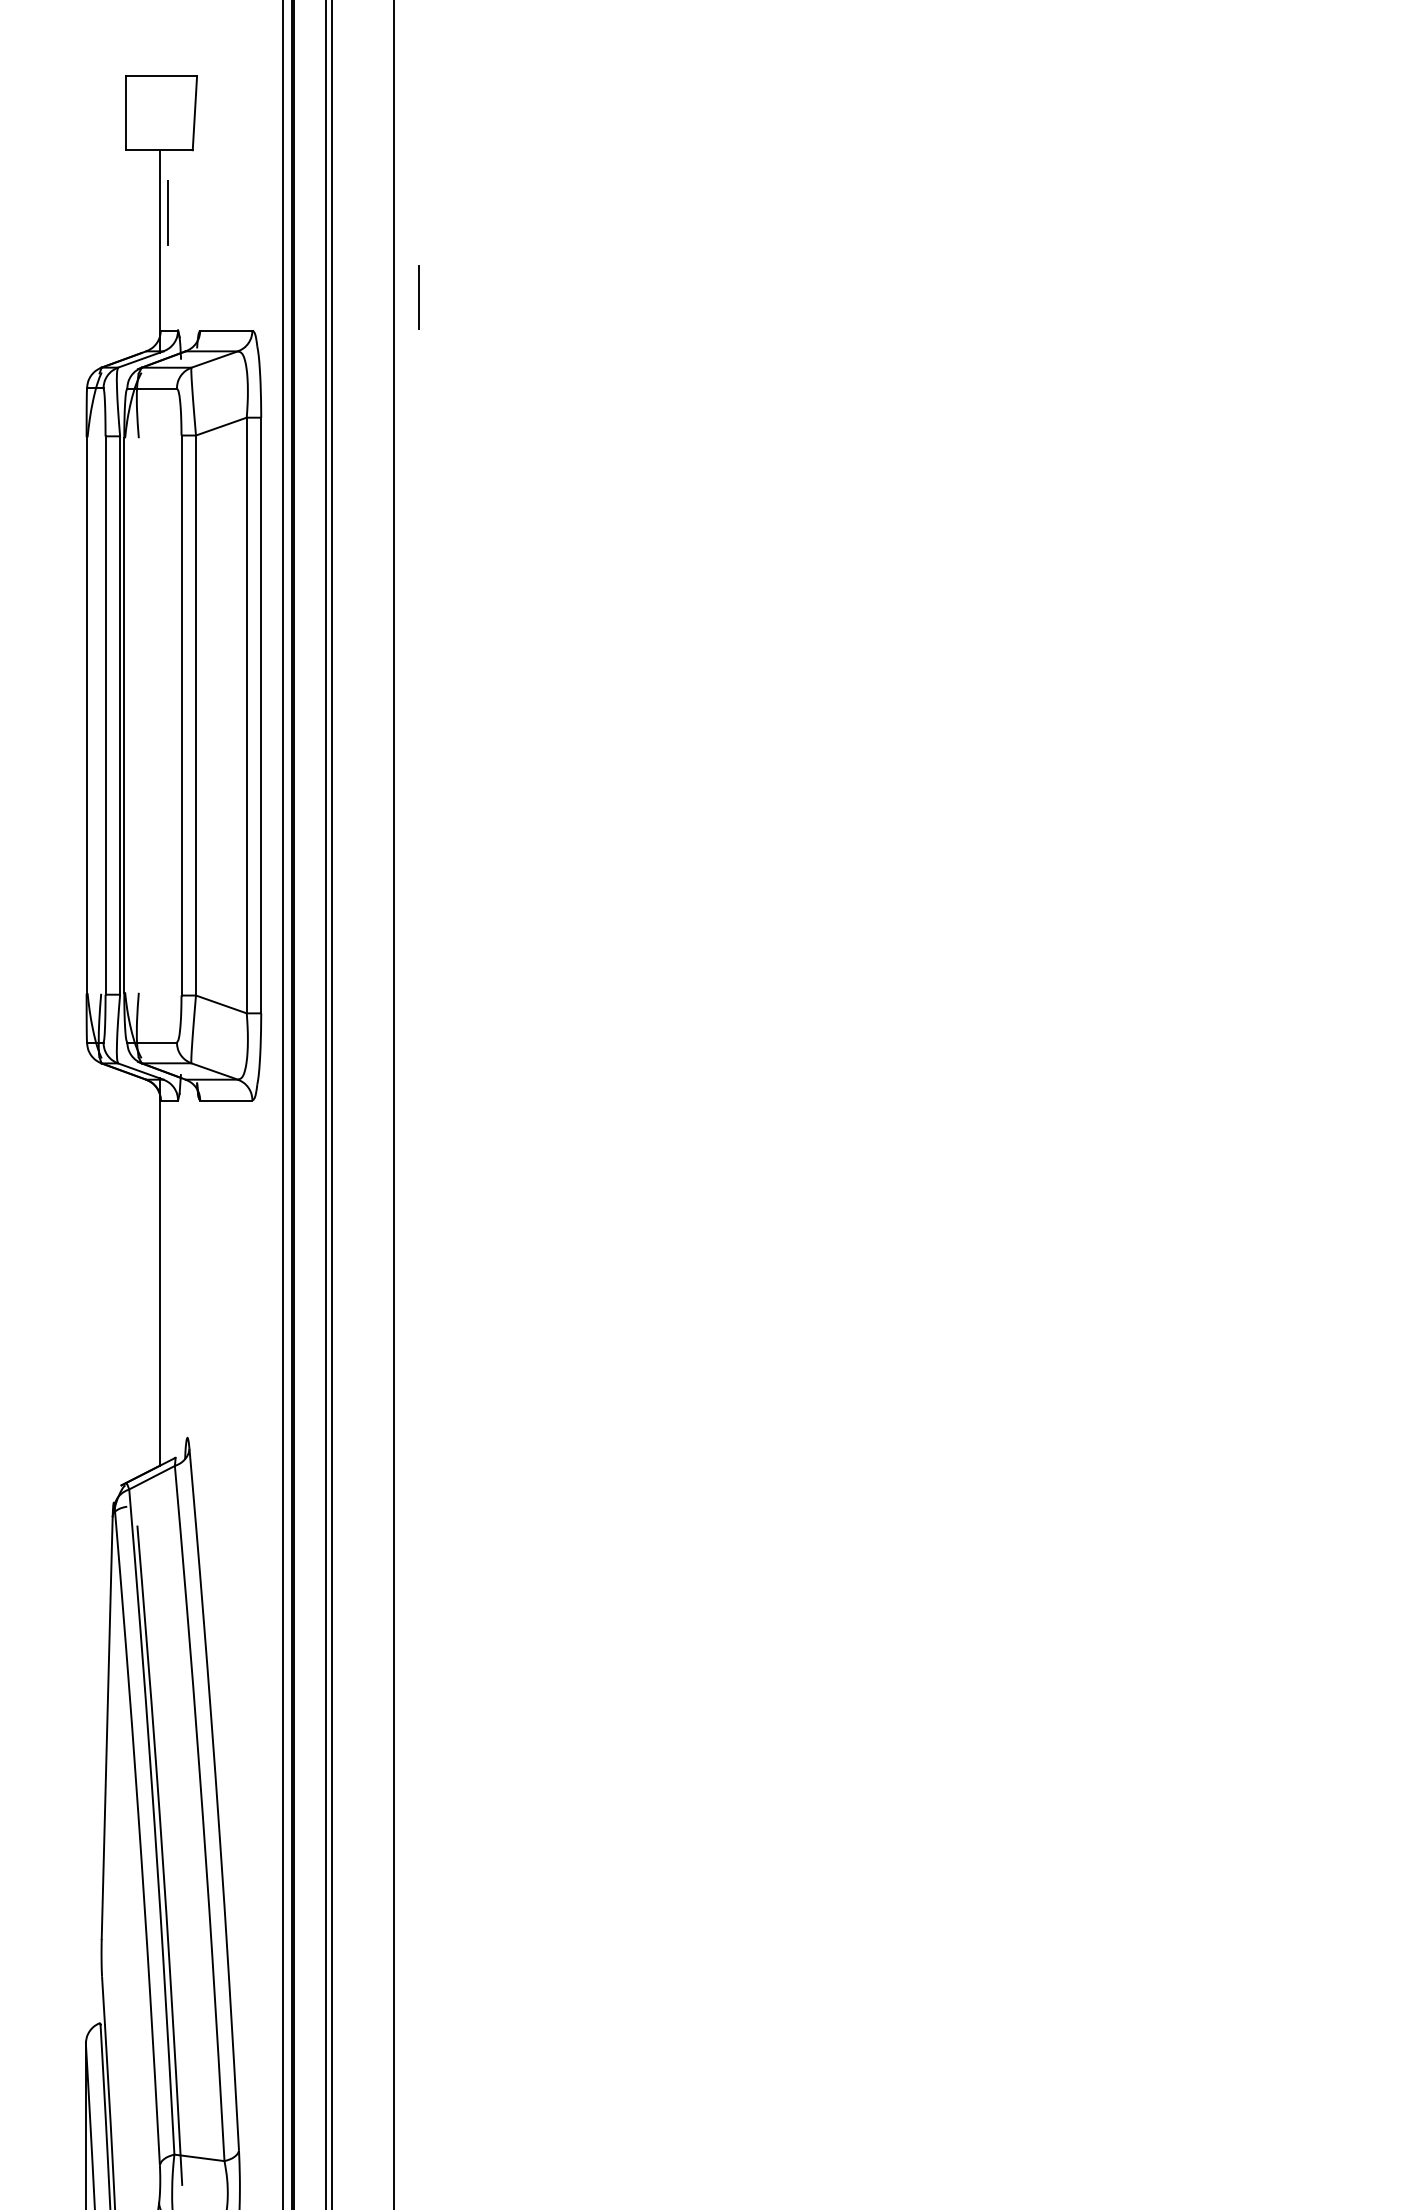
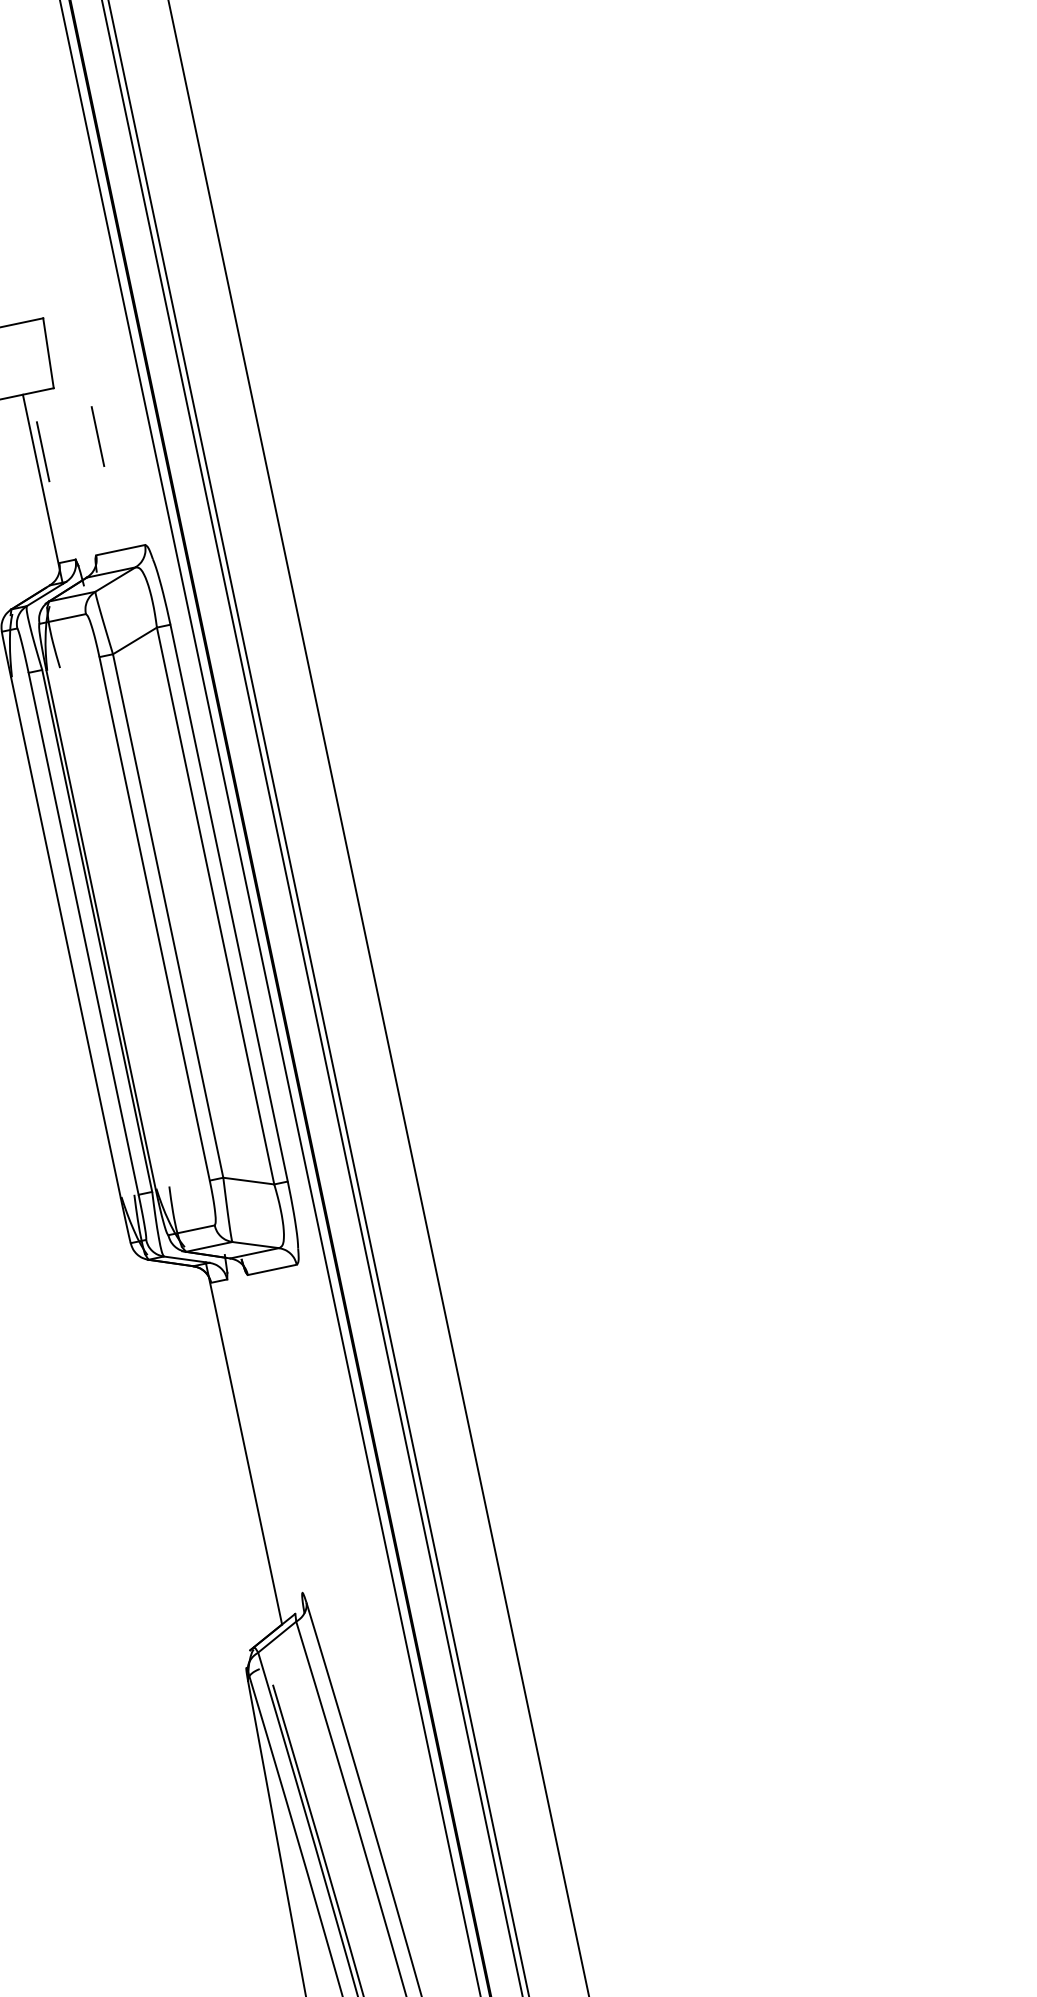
line: (418, 297) -> (97, 436), moved

